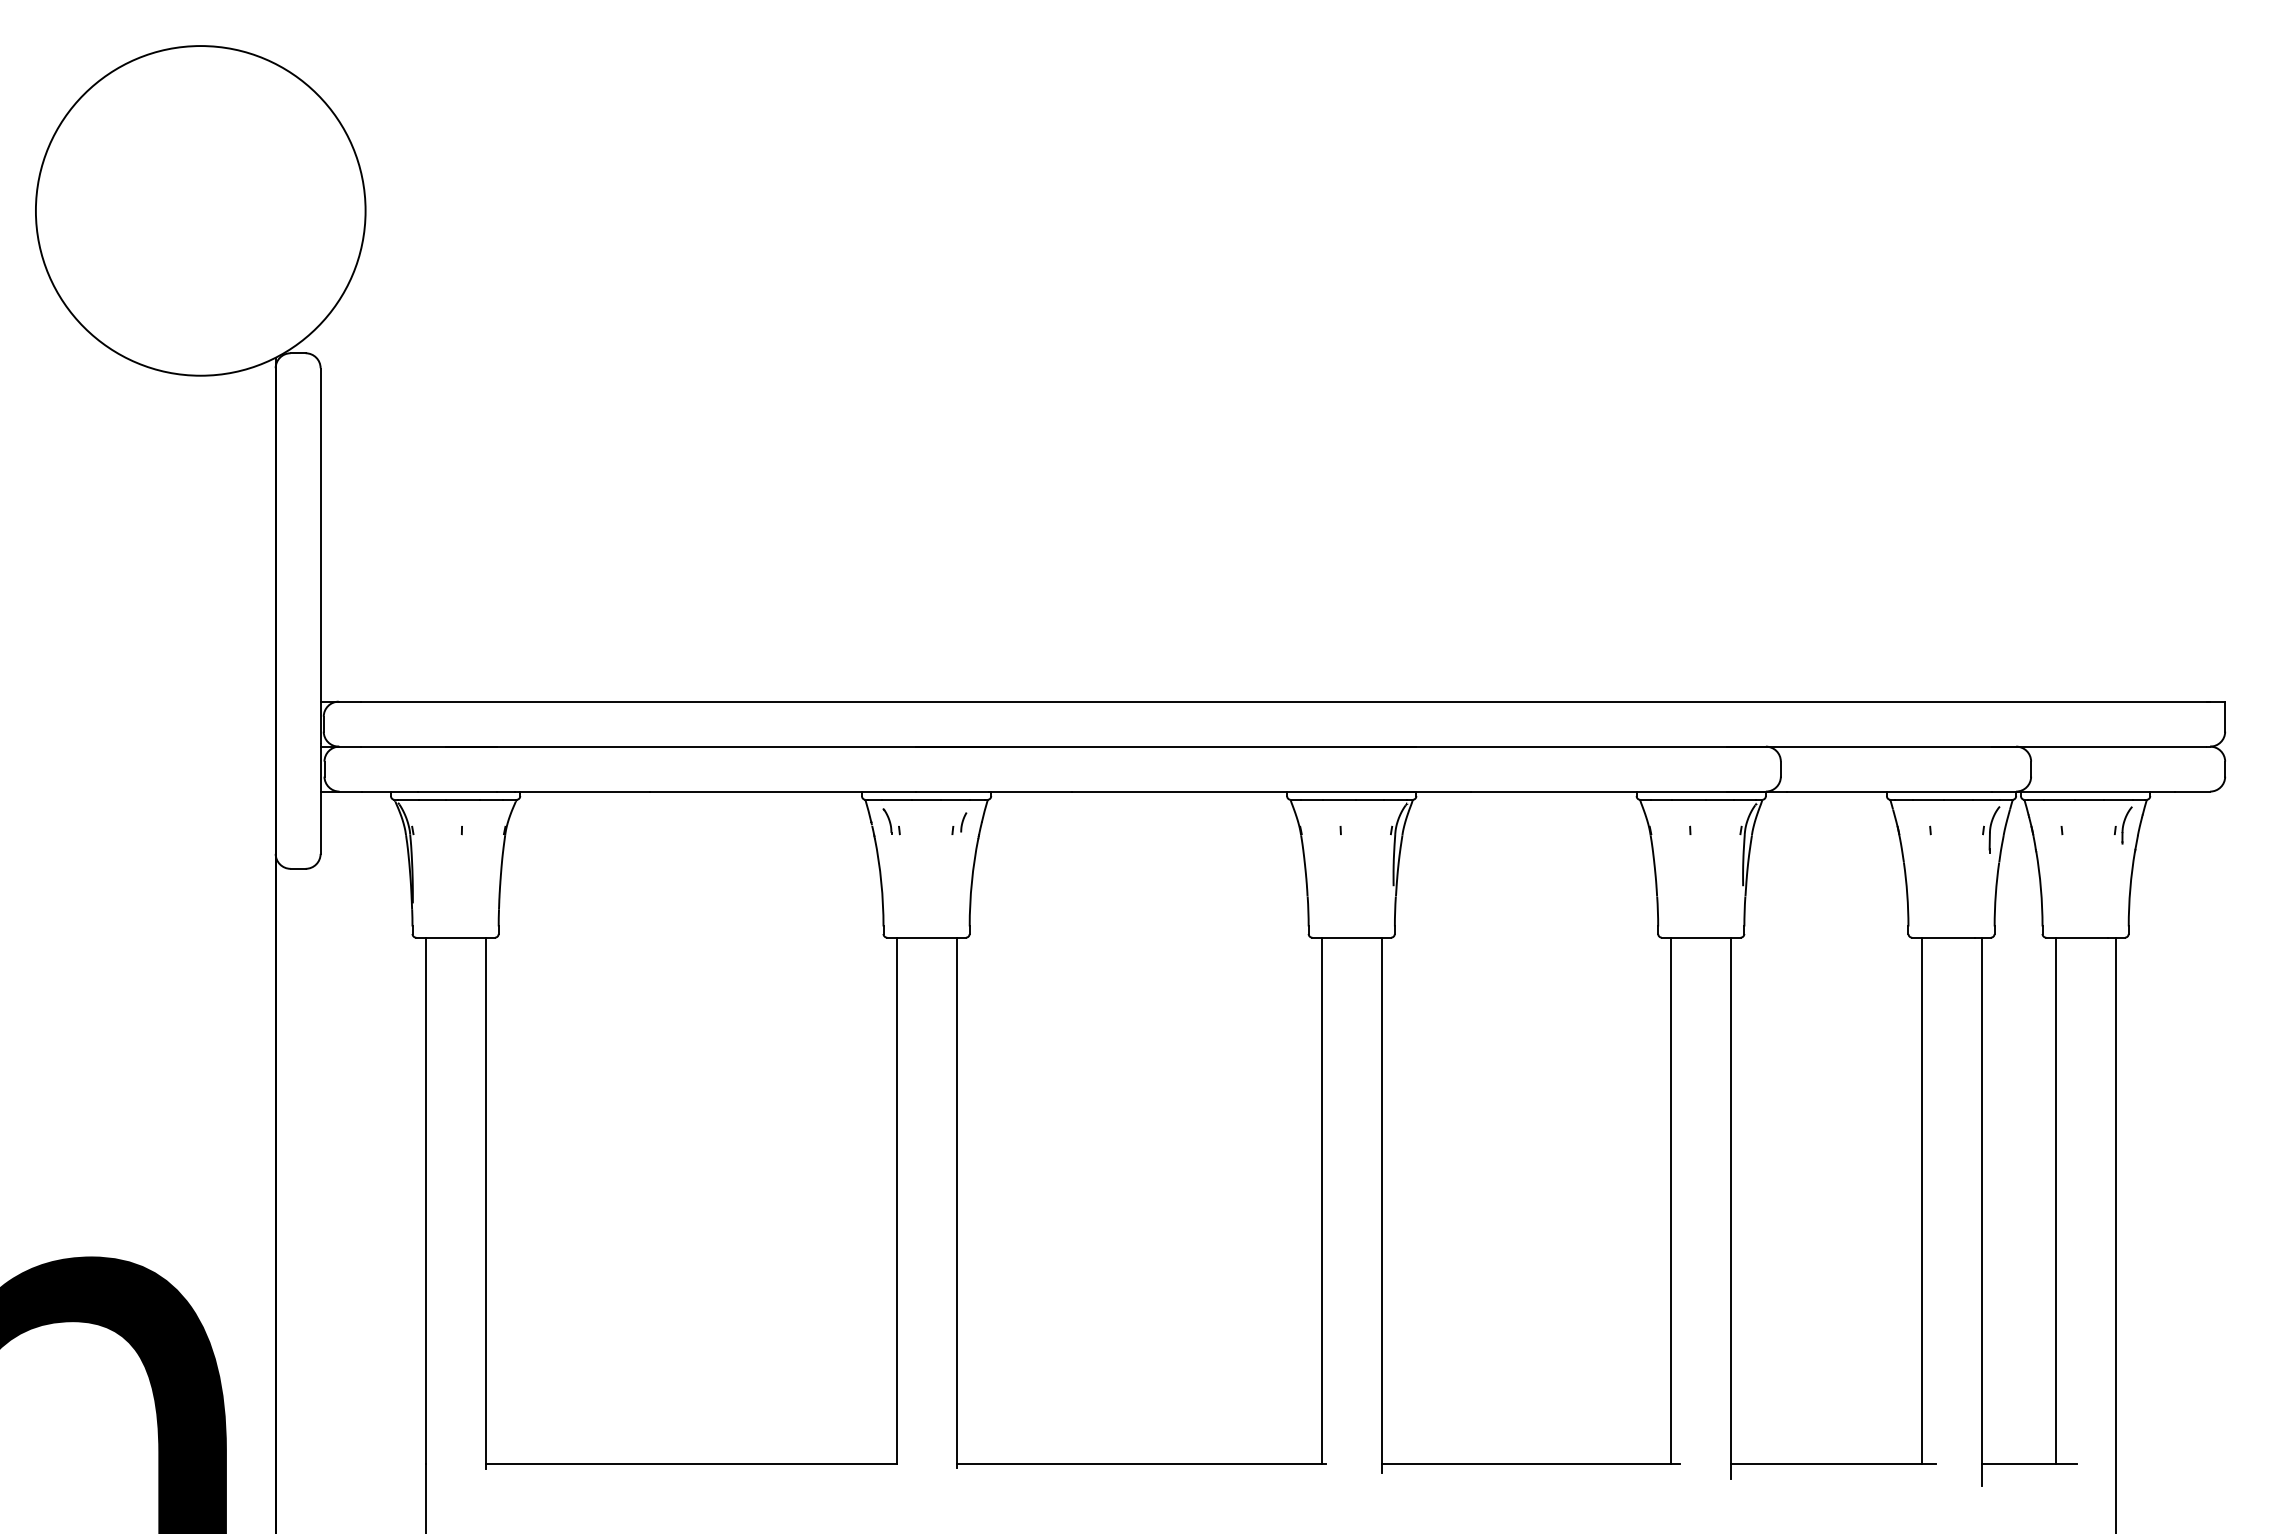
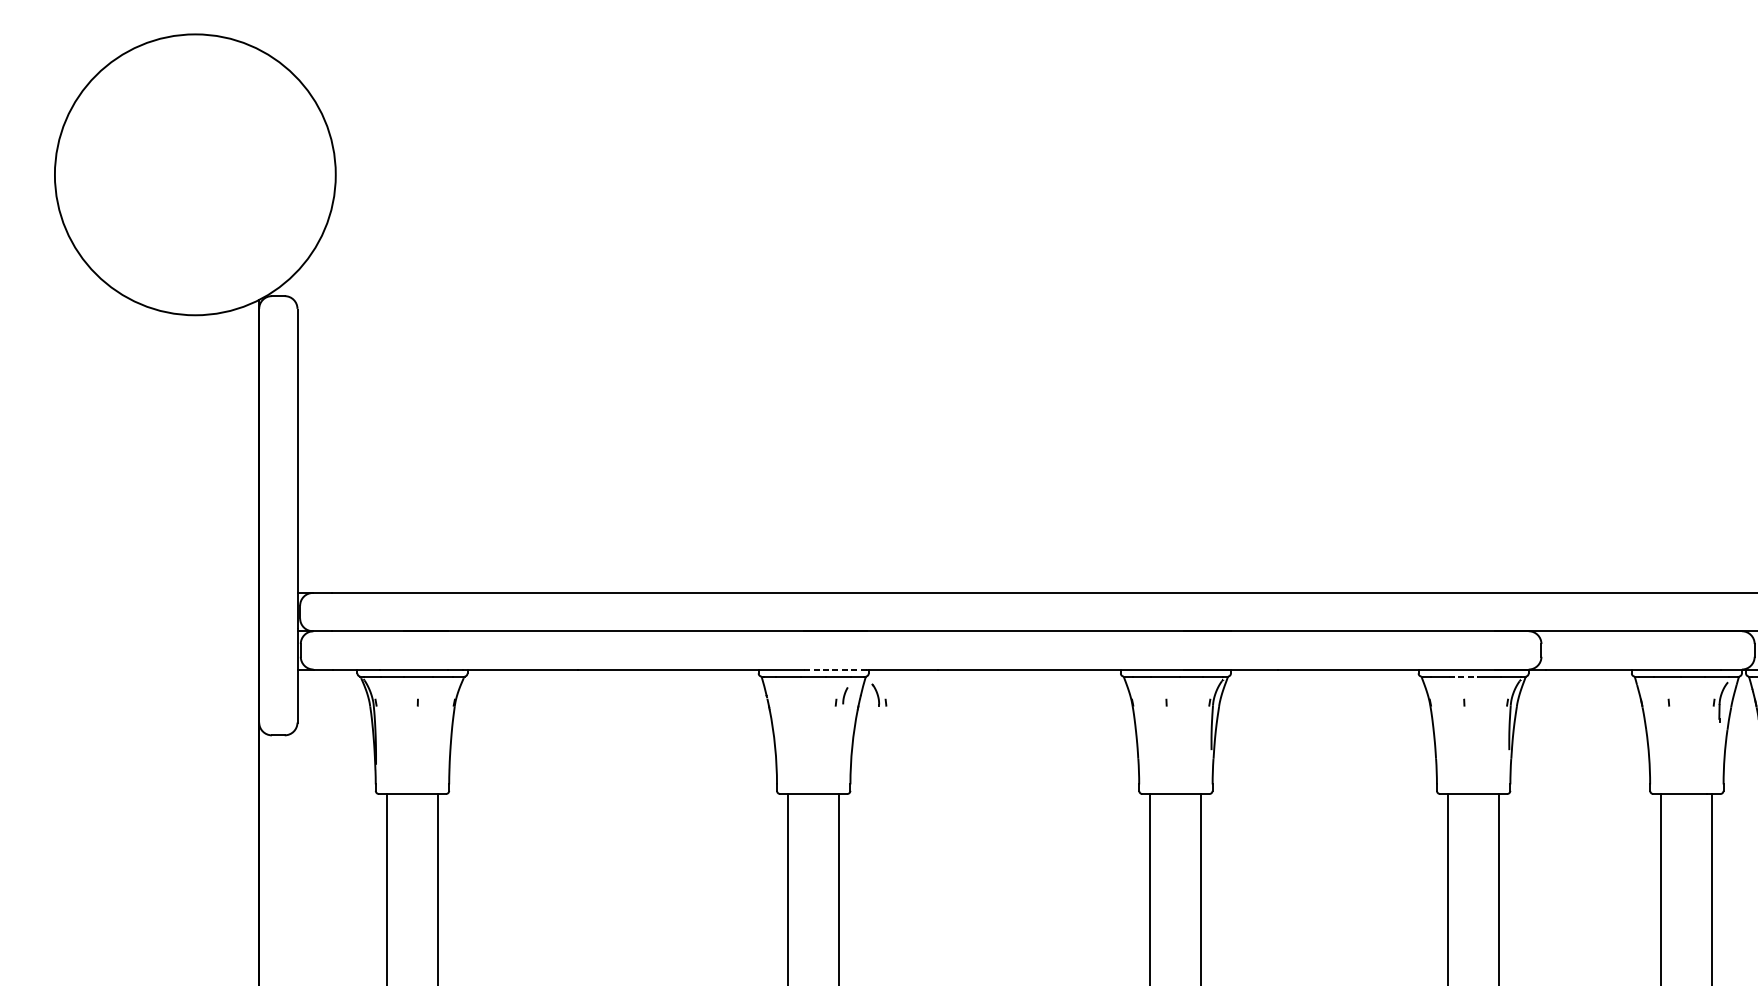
line: (952, 791) -> (835, 669), solid -> dashed
line: (1689, 799) -> (1463, 676), solid -> dashed
part: (891, 821) -> (879, 695), moved

